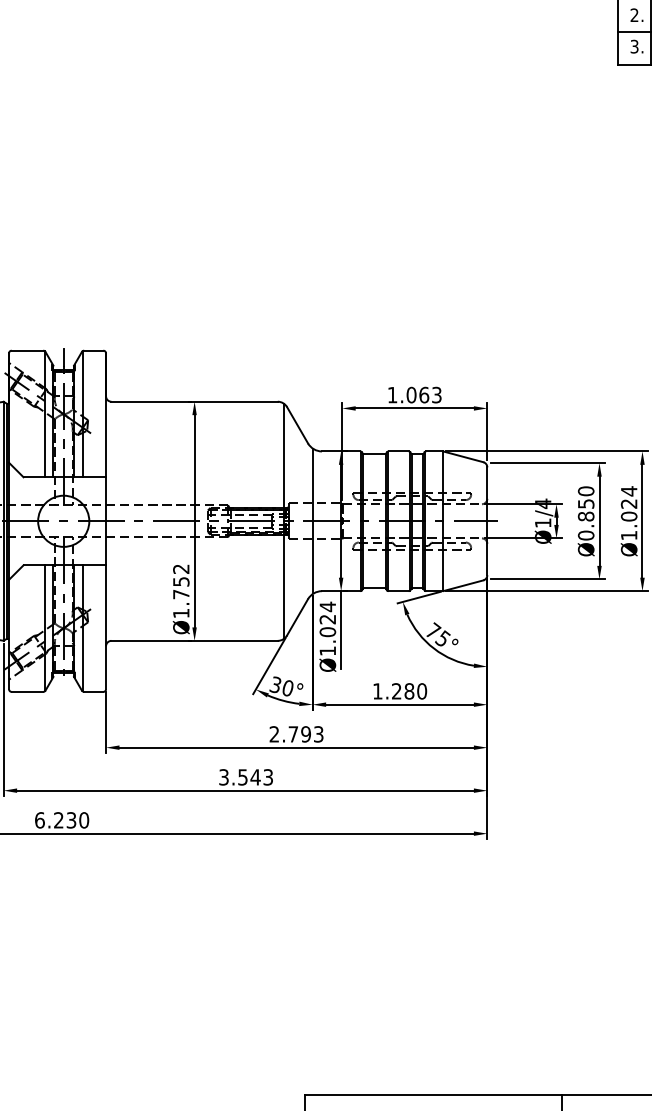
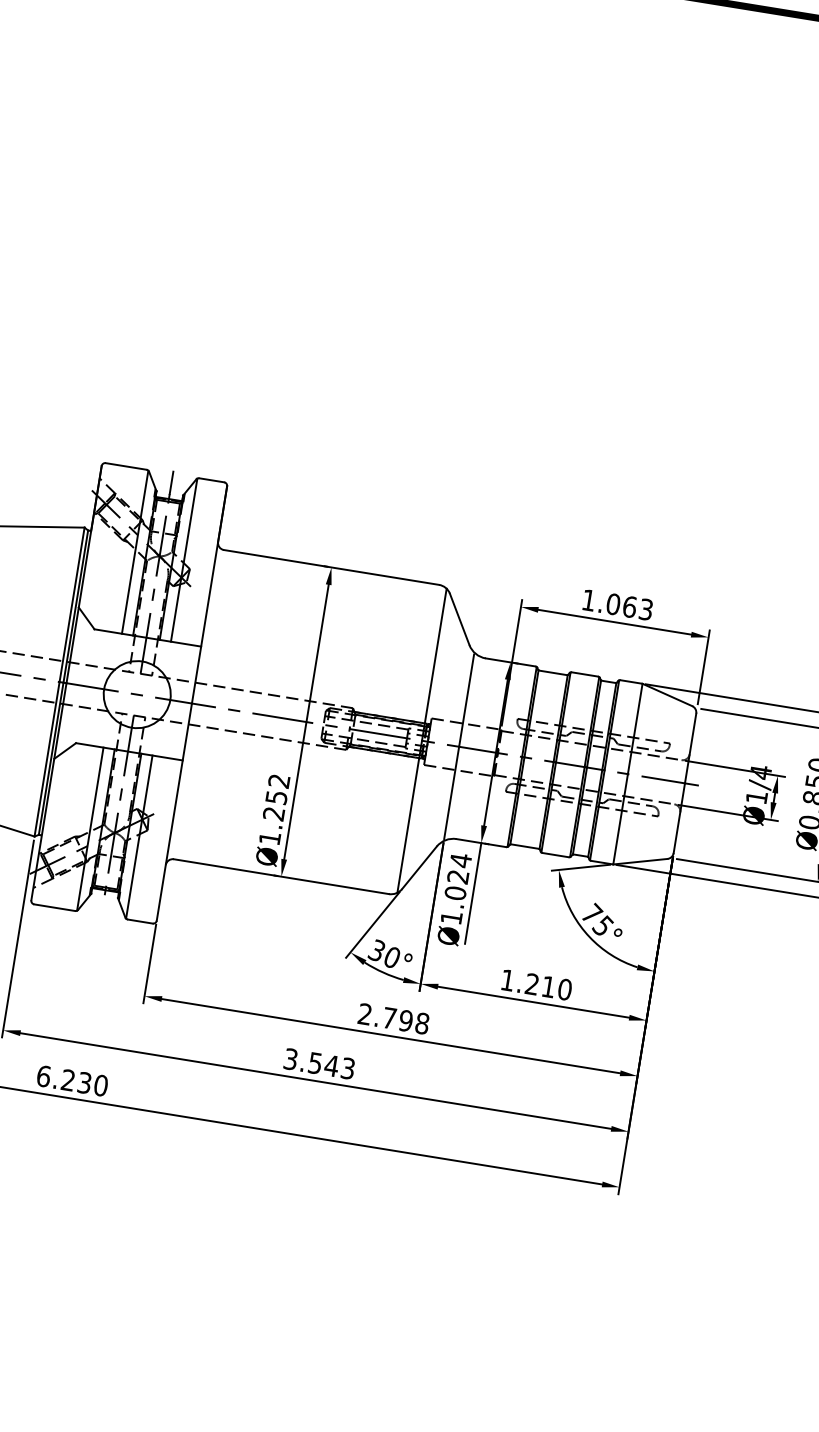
text: (181, 594) -> (274, 813), Ø1.752 -> Ø1.252
text: (409, 691) -> (548, 987), 1.280 -> 1.210
text: (318, 734) -> (422, 1023), 2.793 -> 2.798

